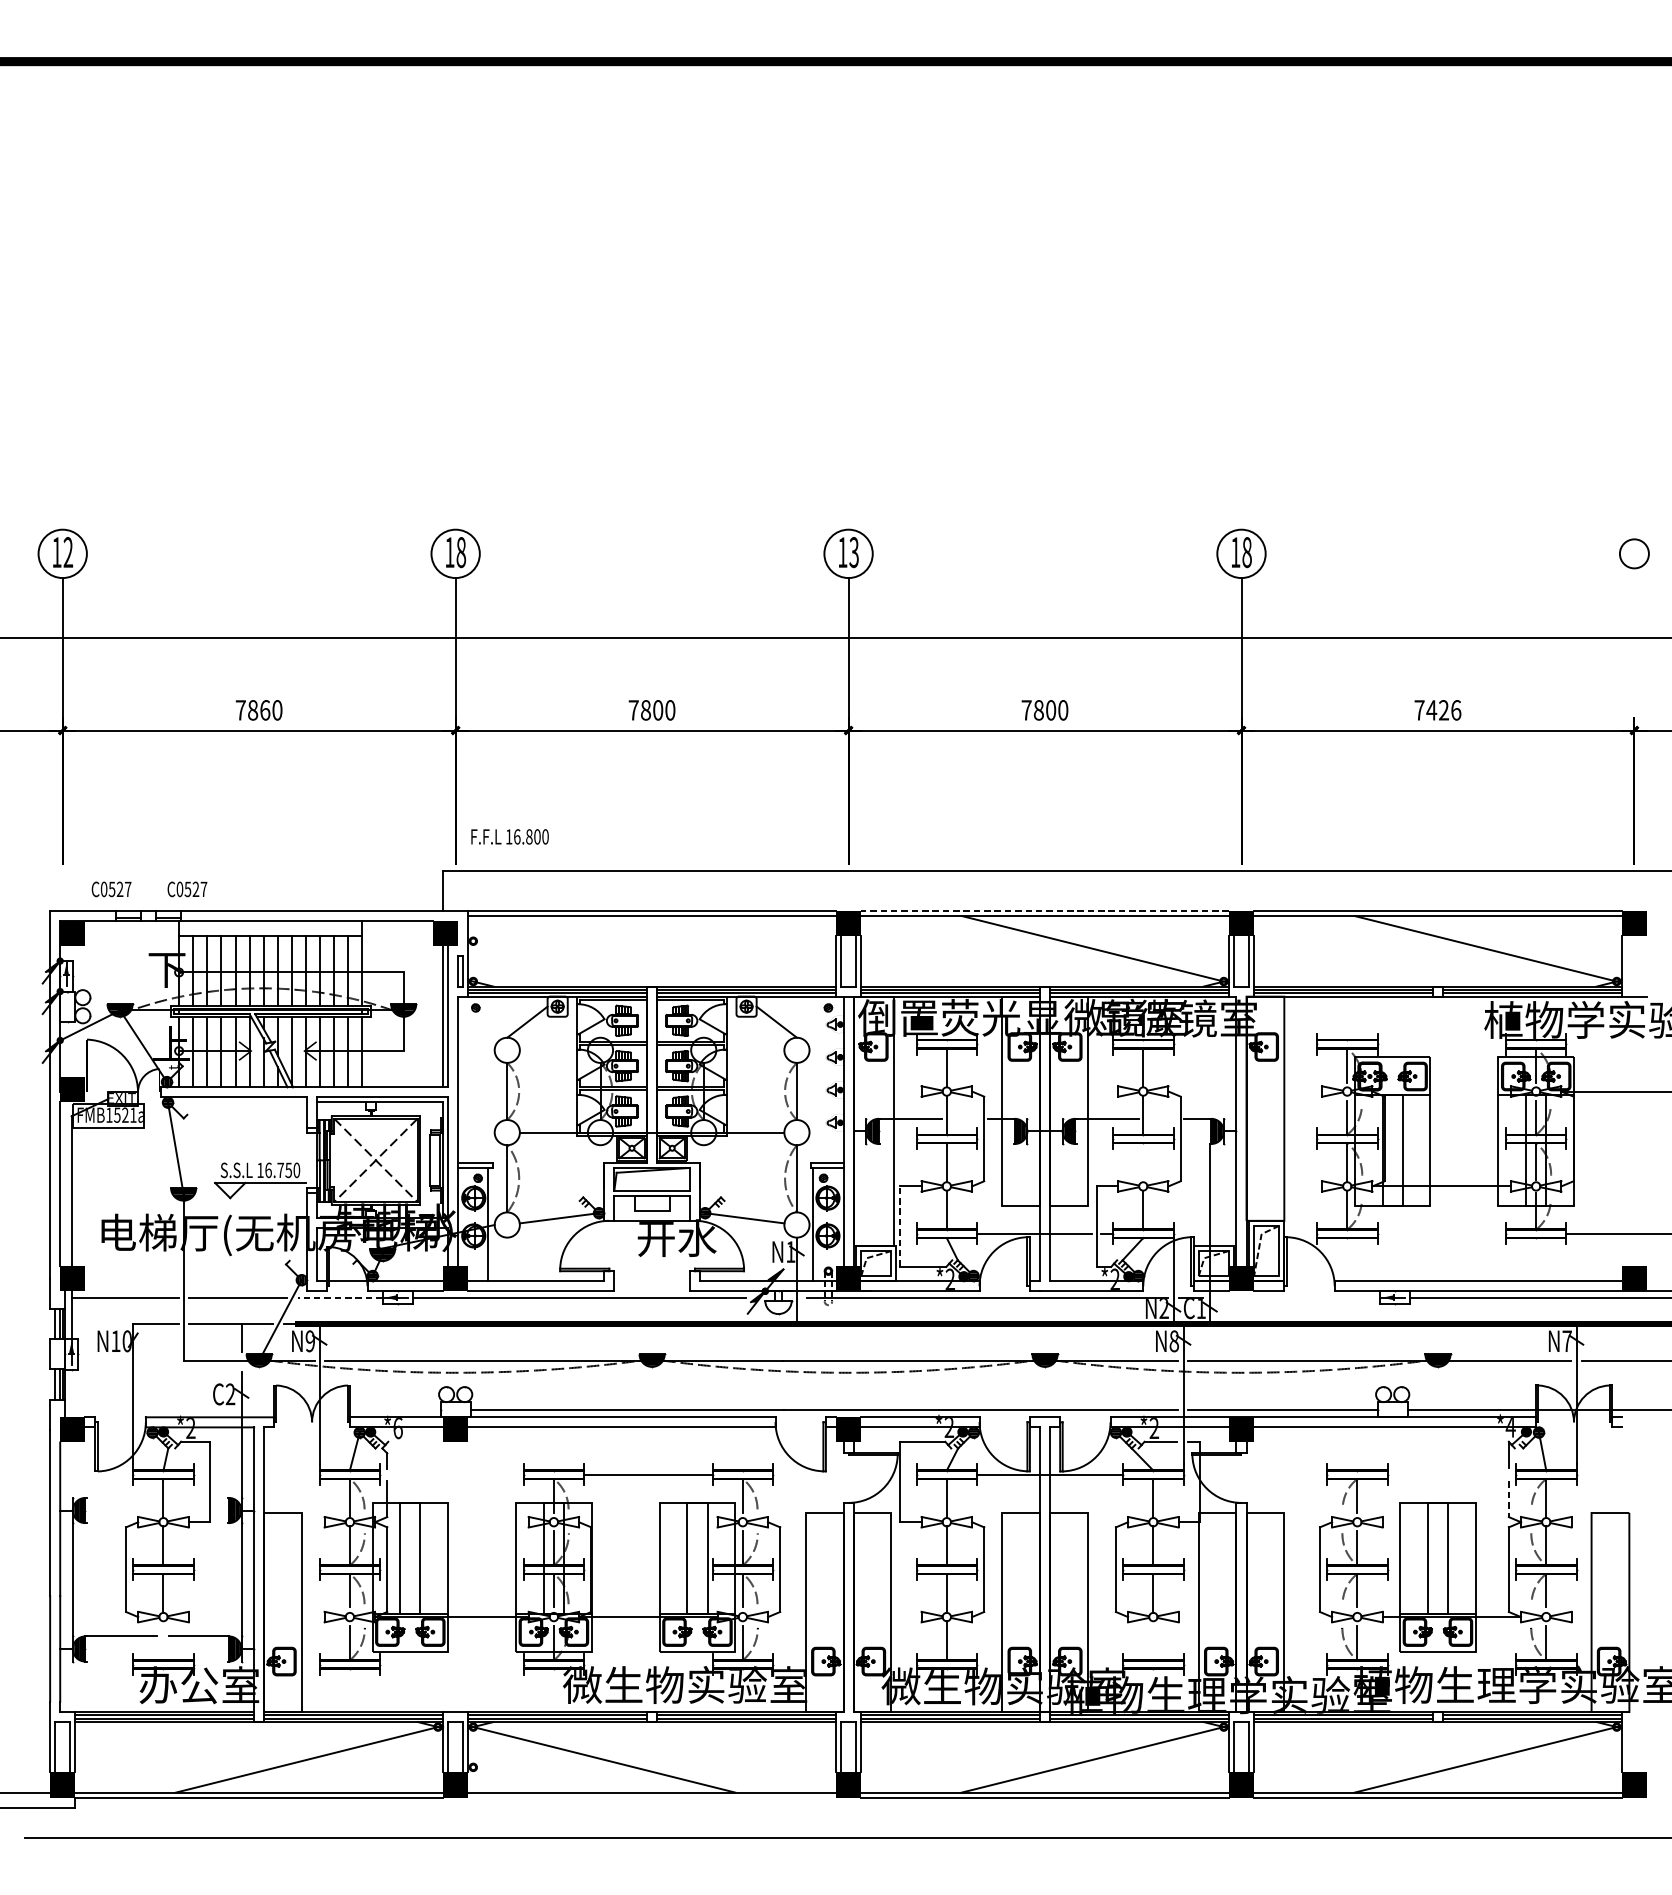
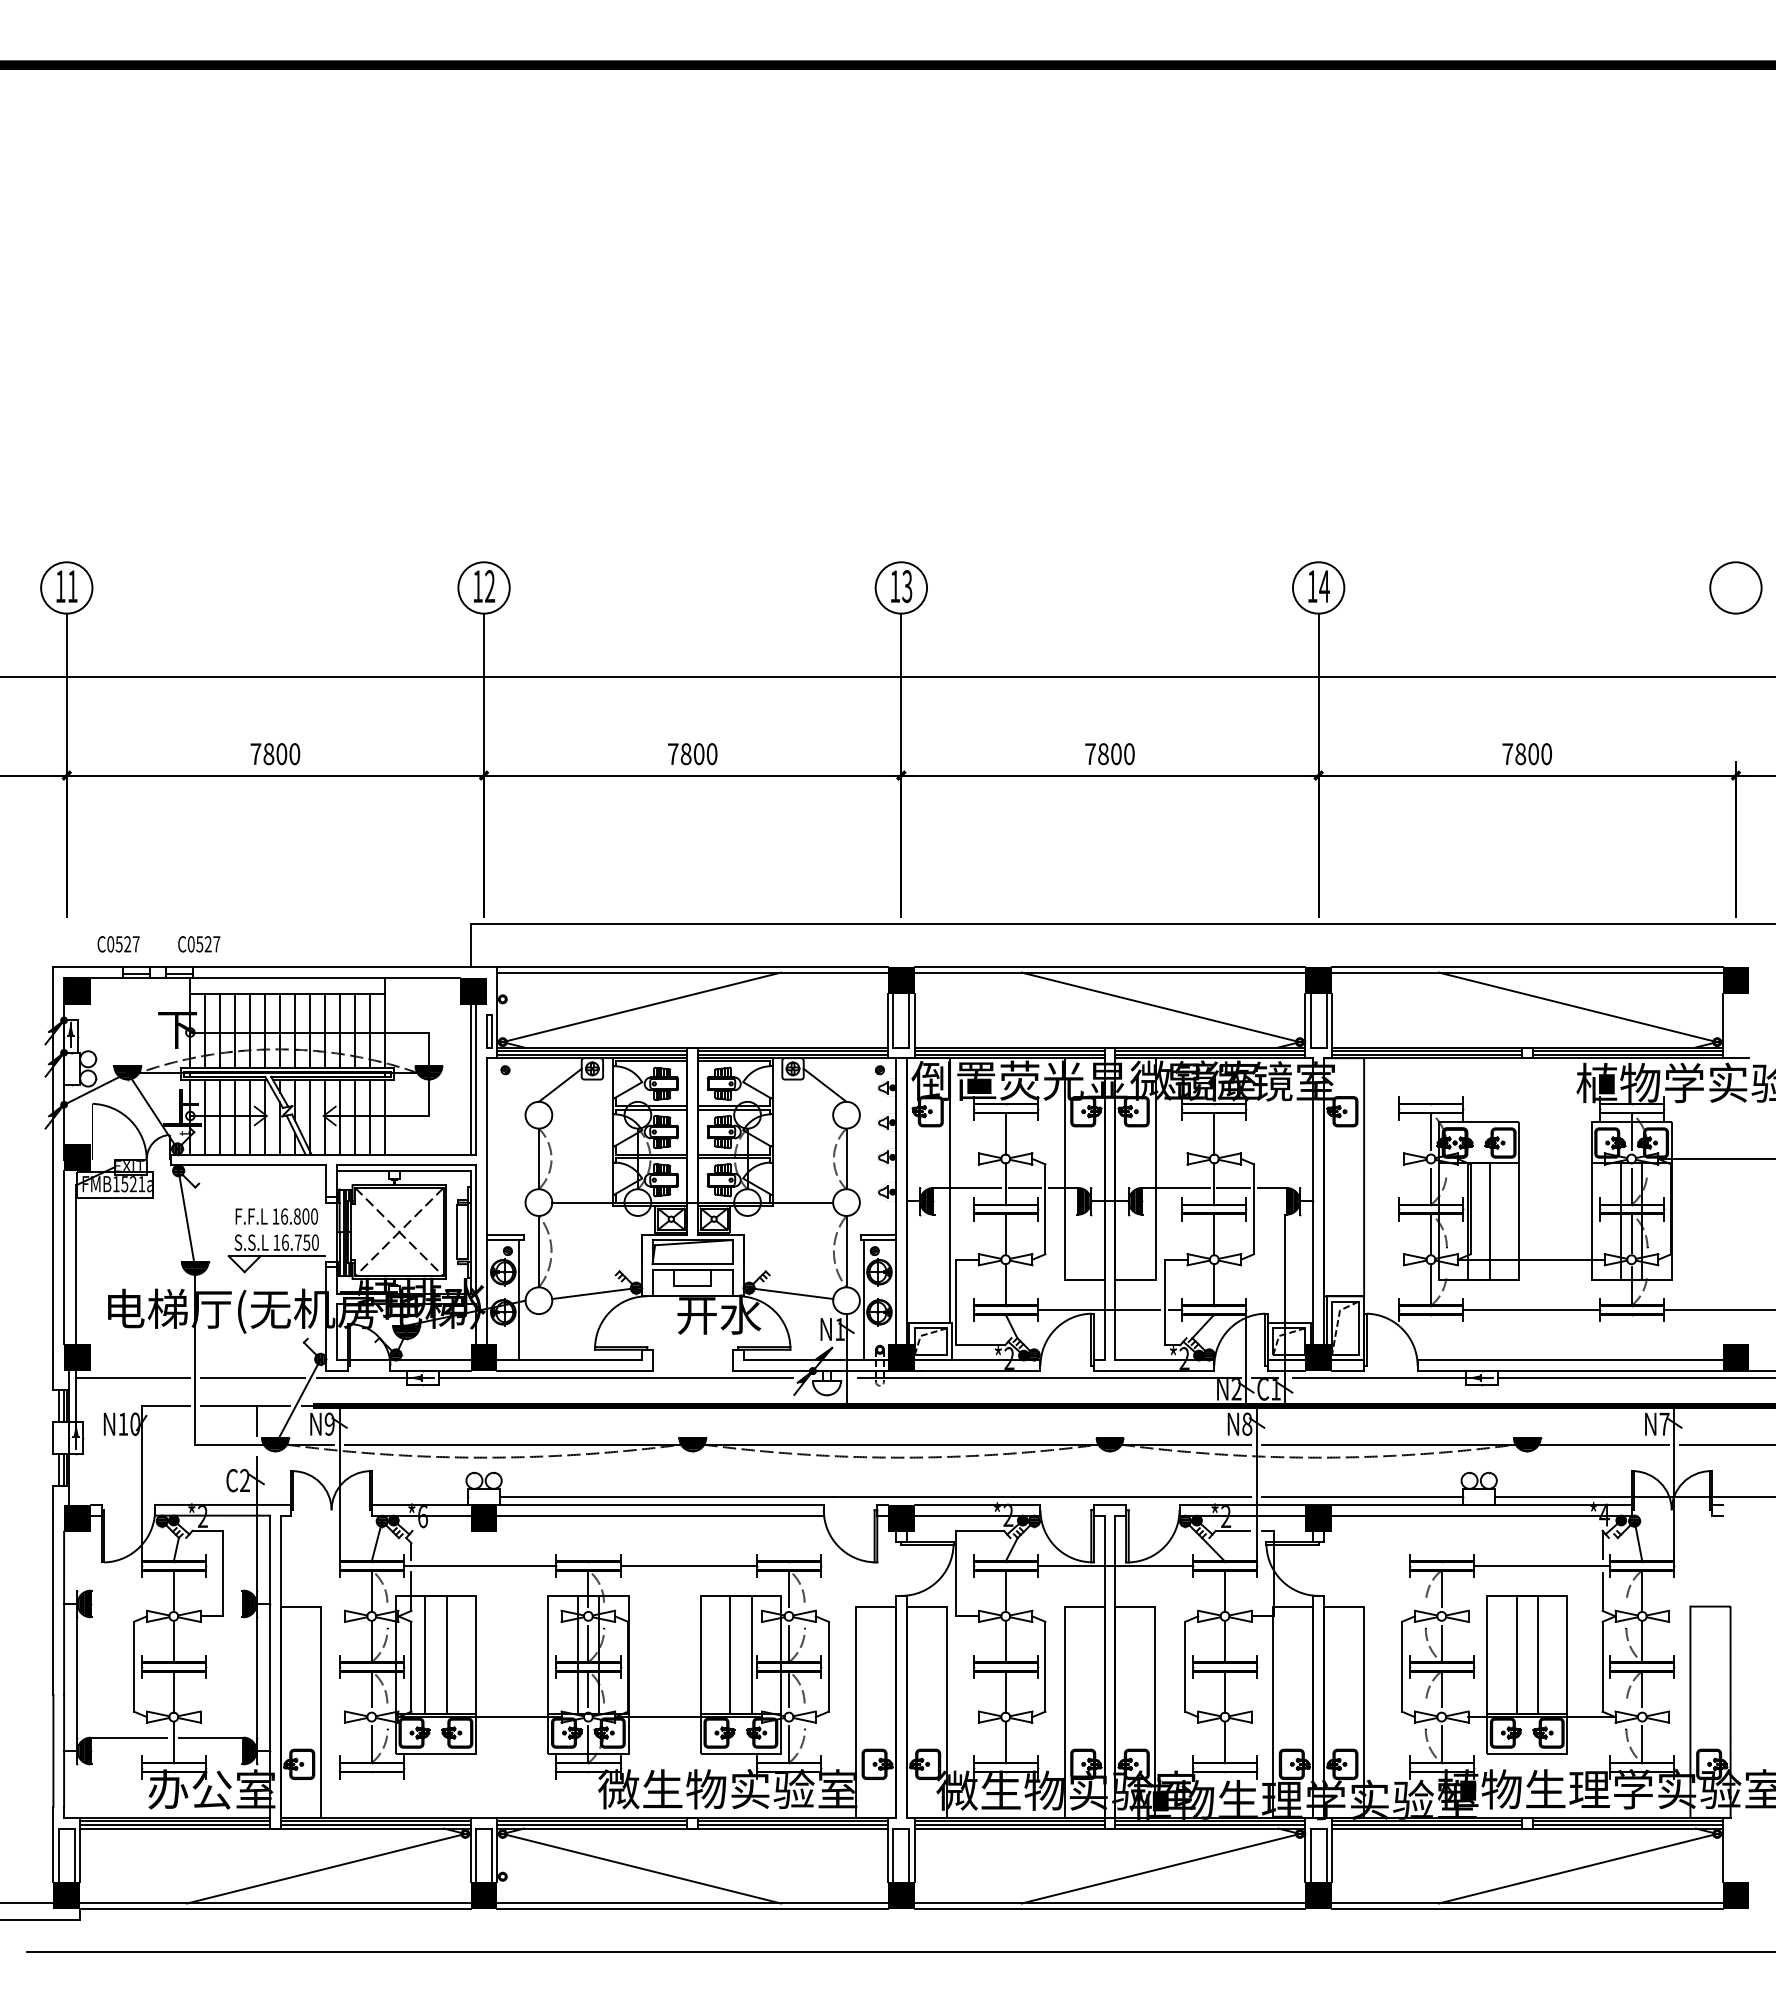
text: (68, 552) -> (72, 586), 12 -> 11
text: (461, 552) -> (490, 586), 18 -> 12
text: (1247, 552) -> (1324, 586), 18 -> 14
circle: (1634, 553) -> (1735, 587), size x1.67
text: (264, 709) -> (281, 753), 7860 -> 7800
text: (1443, 710) -> (1533, 754), 7426 -> 7800
text: (509, 836) -> (276, 1216), moved
line: (1044, 911) -> (1109, 967), dashed -> solid
line: (602, 948) -> (639, 1007), added
line: (964, 1118) -> (1024, 1187), added
line: (1161, 1118) -> (1233, 1187), added
line: (1143, 1162) -> (1214, 1234), added
line: (900, 1226) -> (956, 1302), dashed -> solid
line: (1441, 1234) -> (1531, 1310), added
line: (340, 1297) -> (361, 1377), dashed -> solid
line: (1297, 1297) -> (1378, 1377), added
line: (451, 1475) -> (479, 1566), added
line: (1451, 1475) -> (1541, 1566), added
line: (1508, 1498) -> (1602, 1591), dashed -> solid
line: (163, 1640) -> (173, 1742), added
line: (1153, 1640) -> (1225, 1742), added
line: (651, 1797) -> (692, 1908), added

